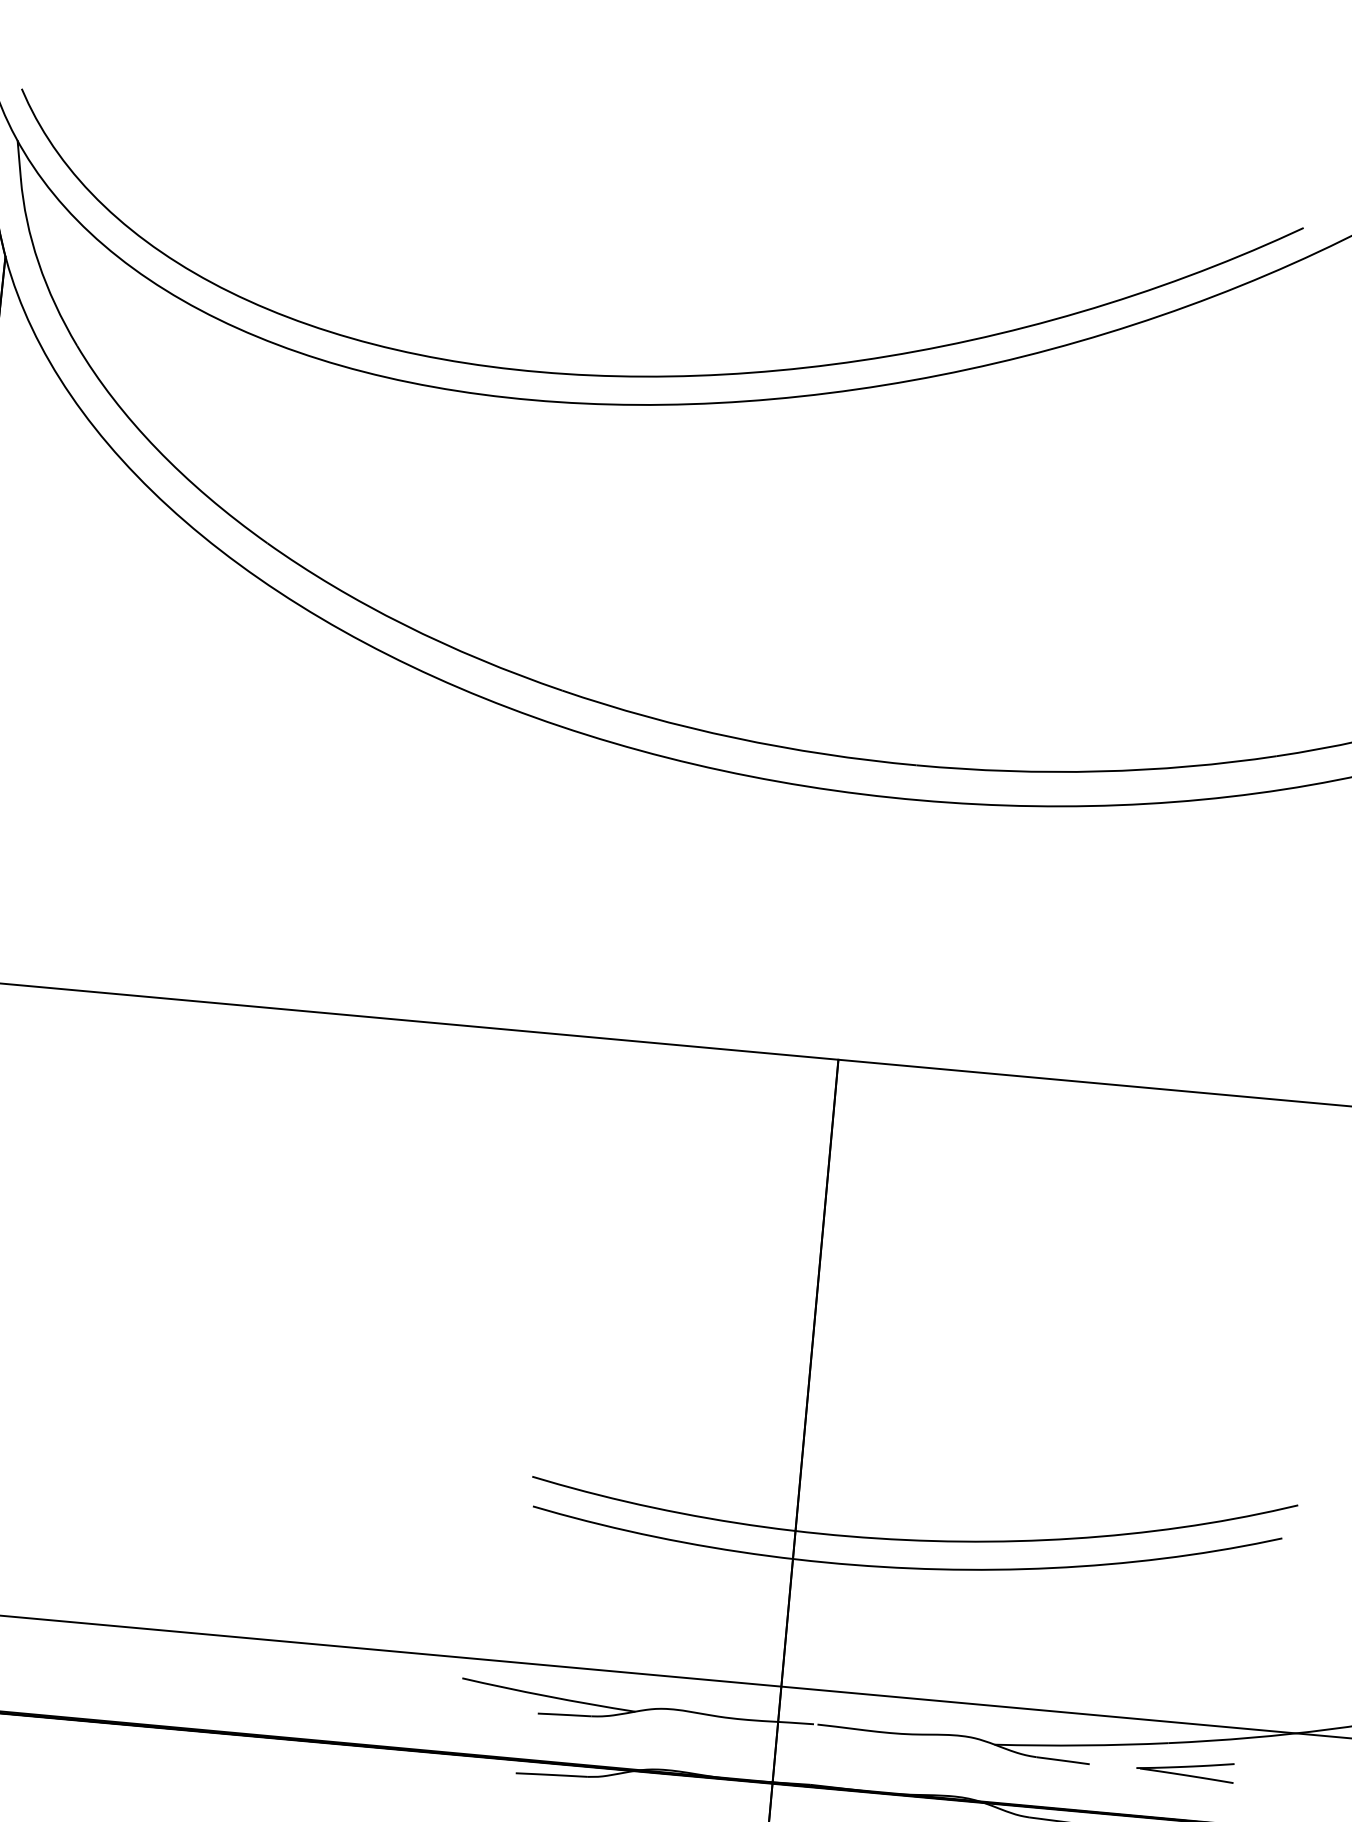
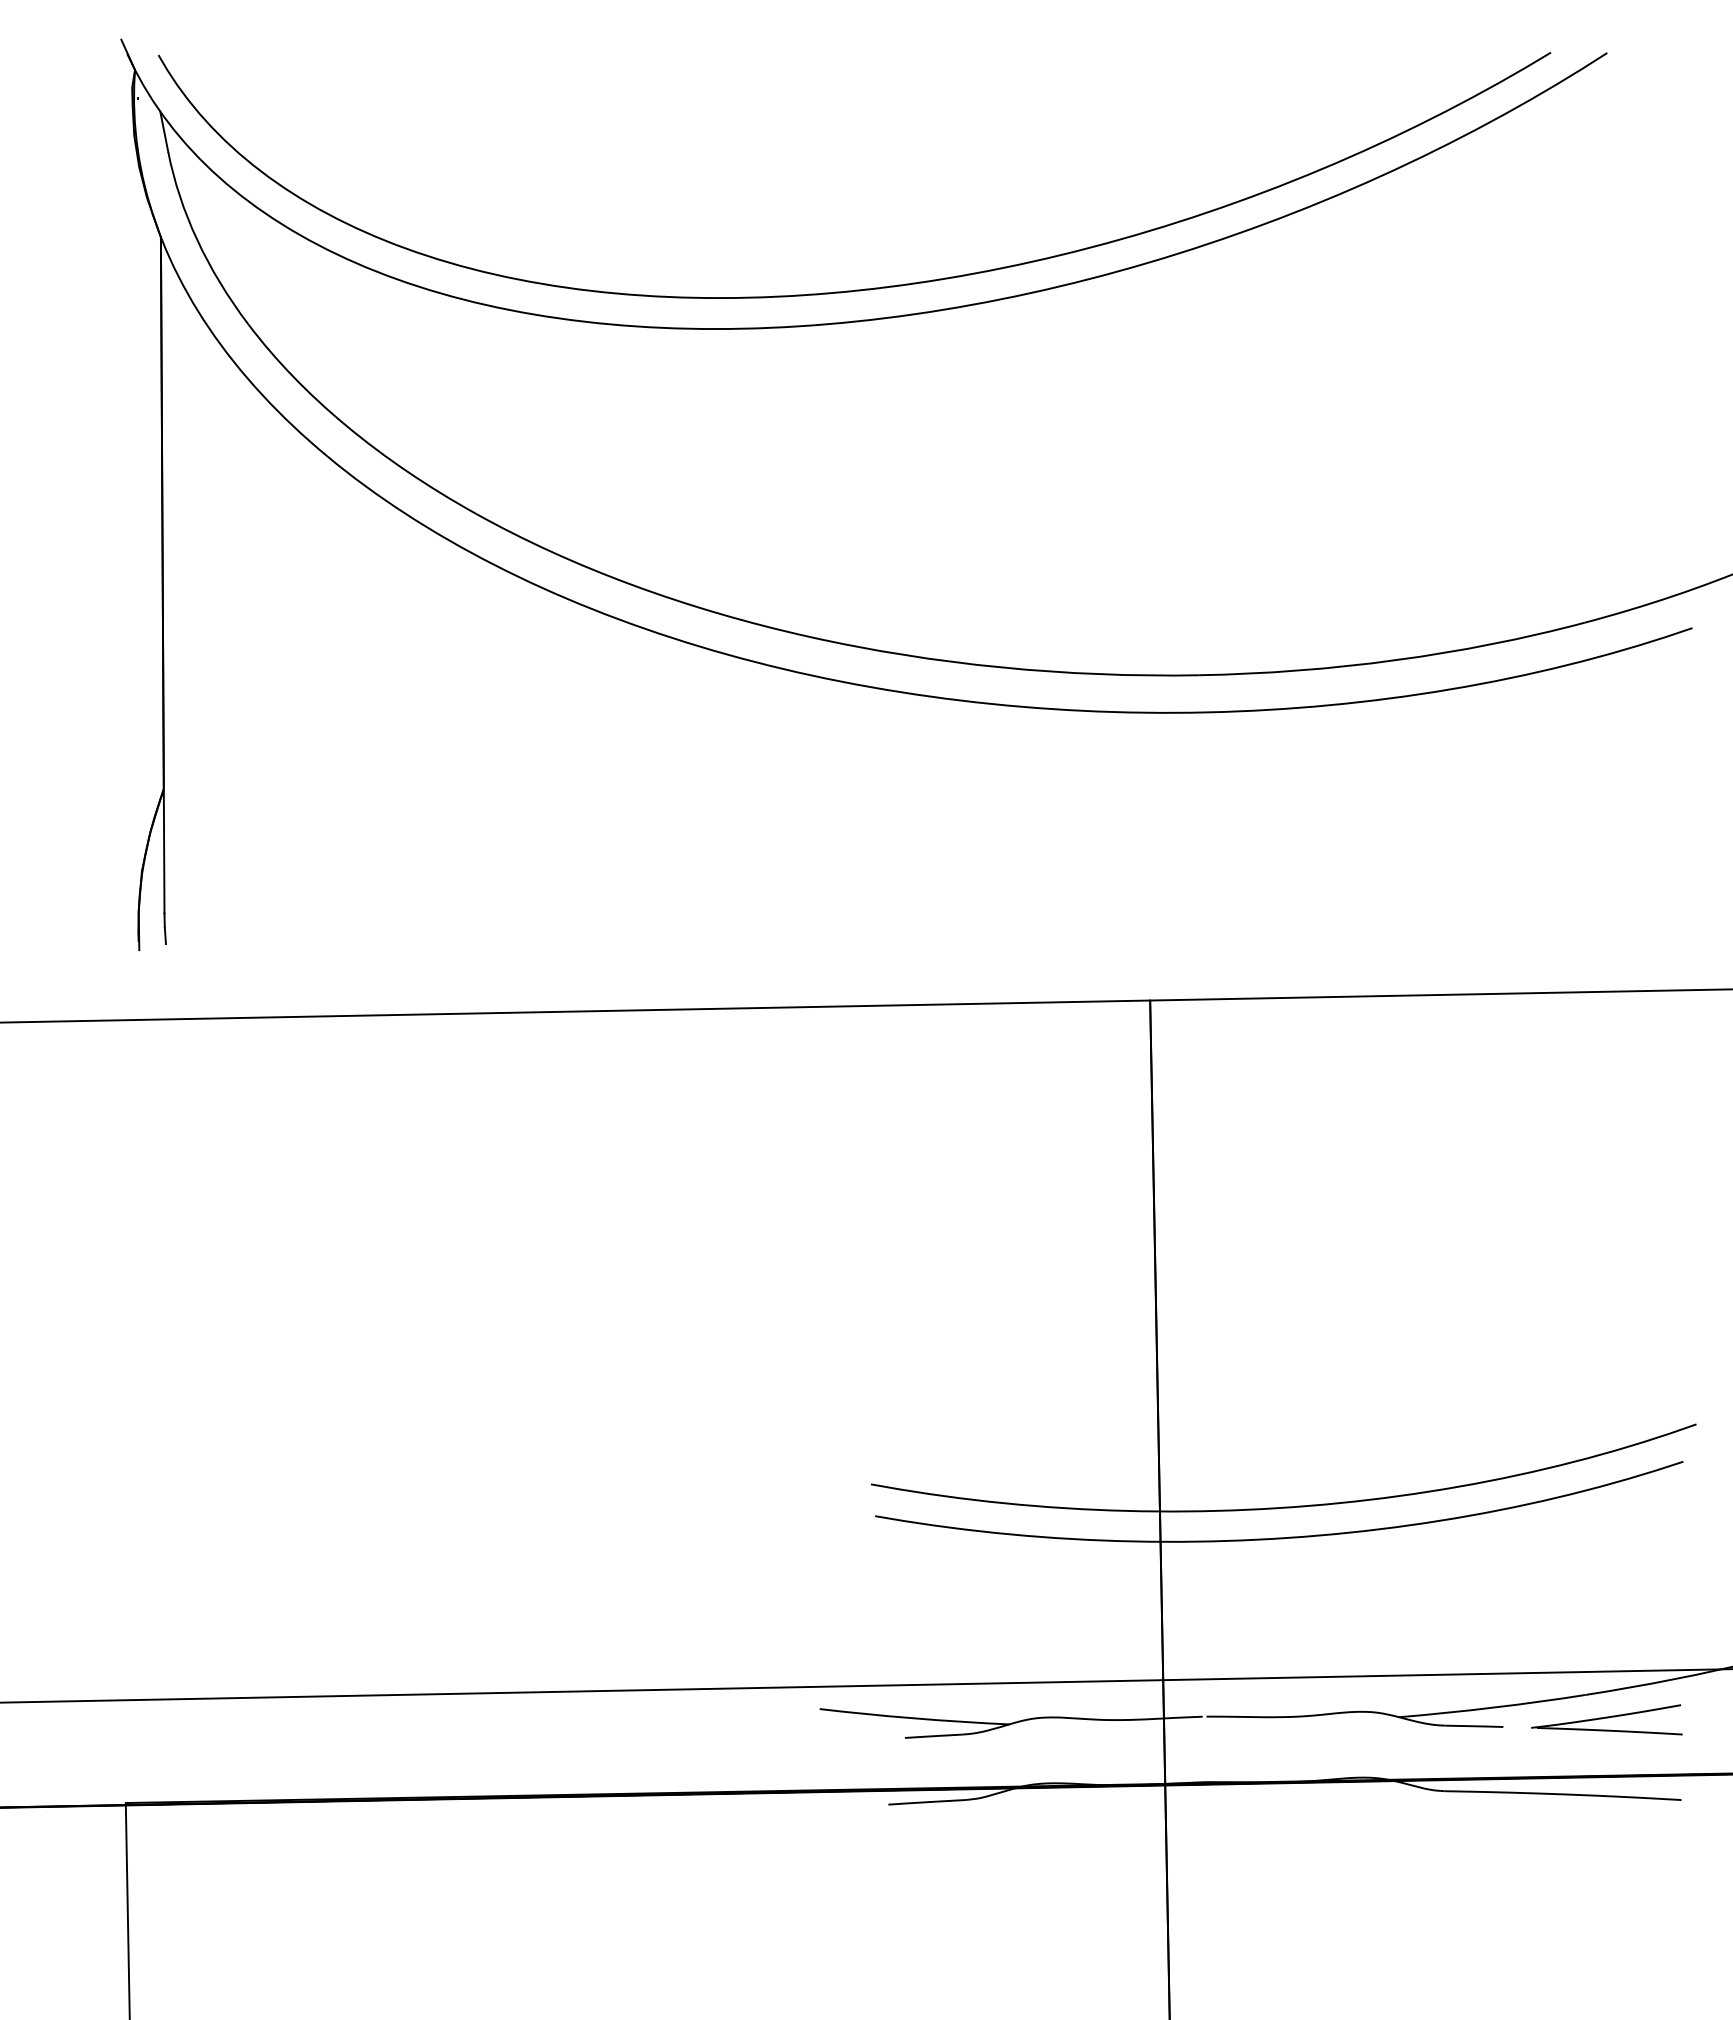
part: (1185, 1767) -> (1606, 1719), size x1.43

